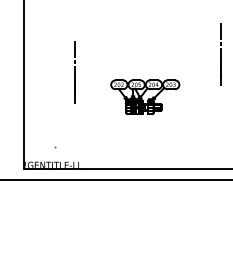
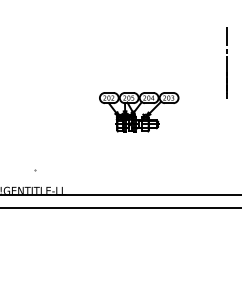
line: (74, 72) -> (57, 83), removed

